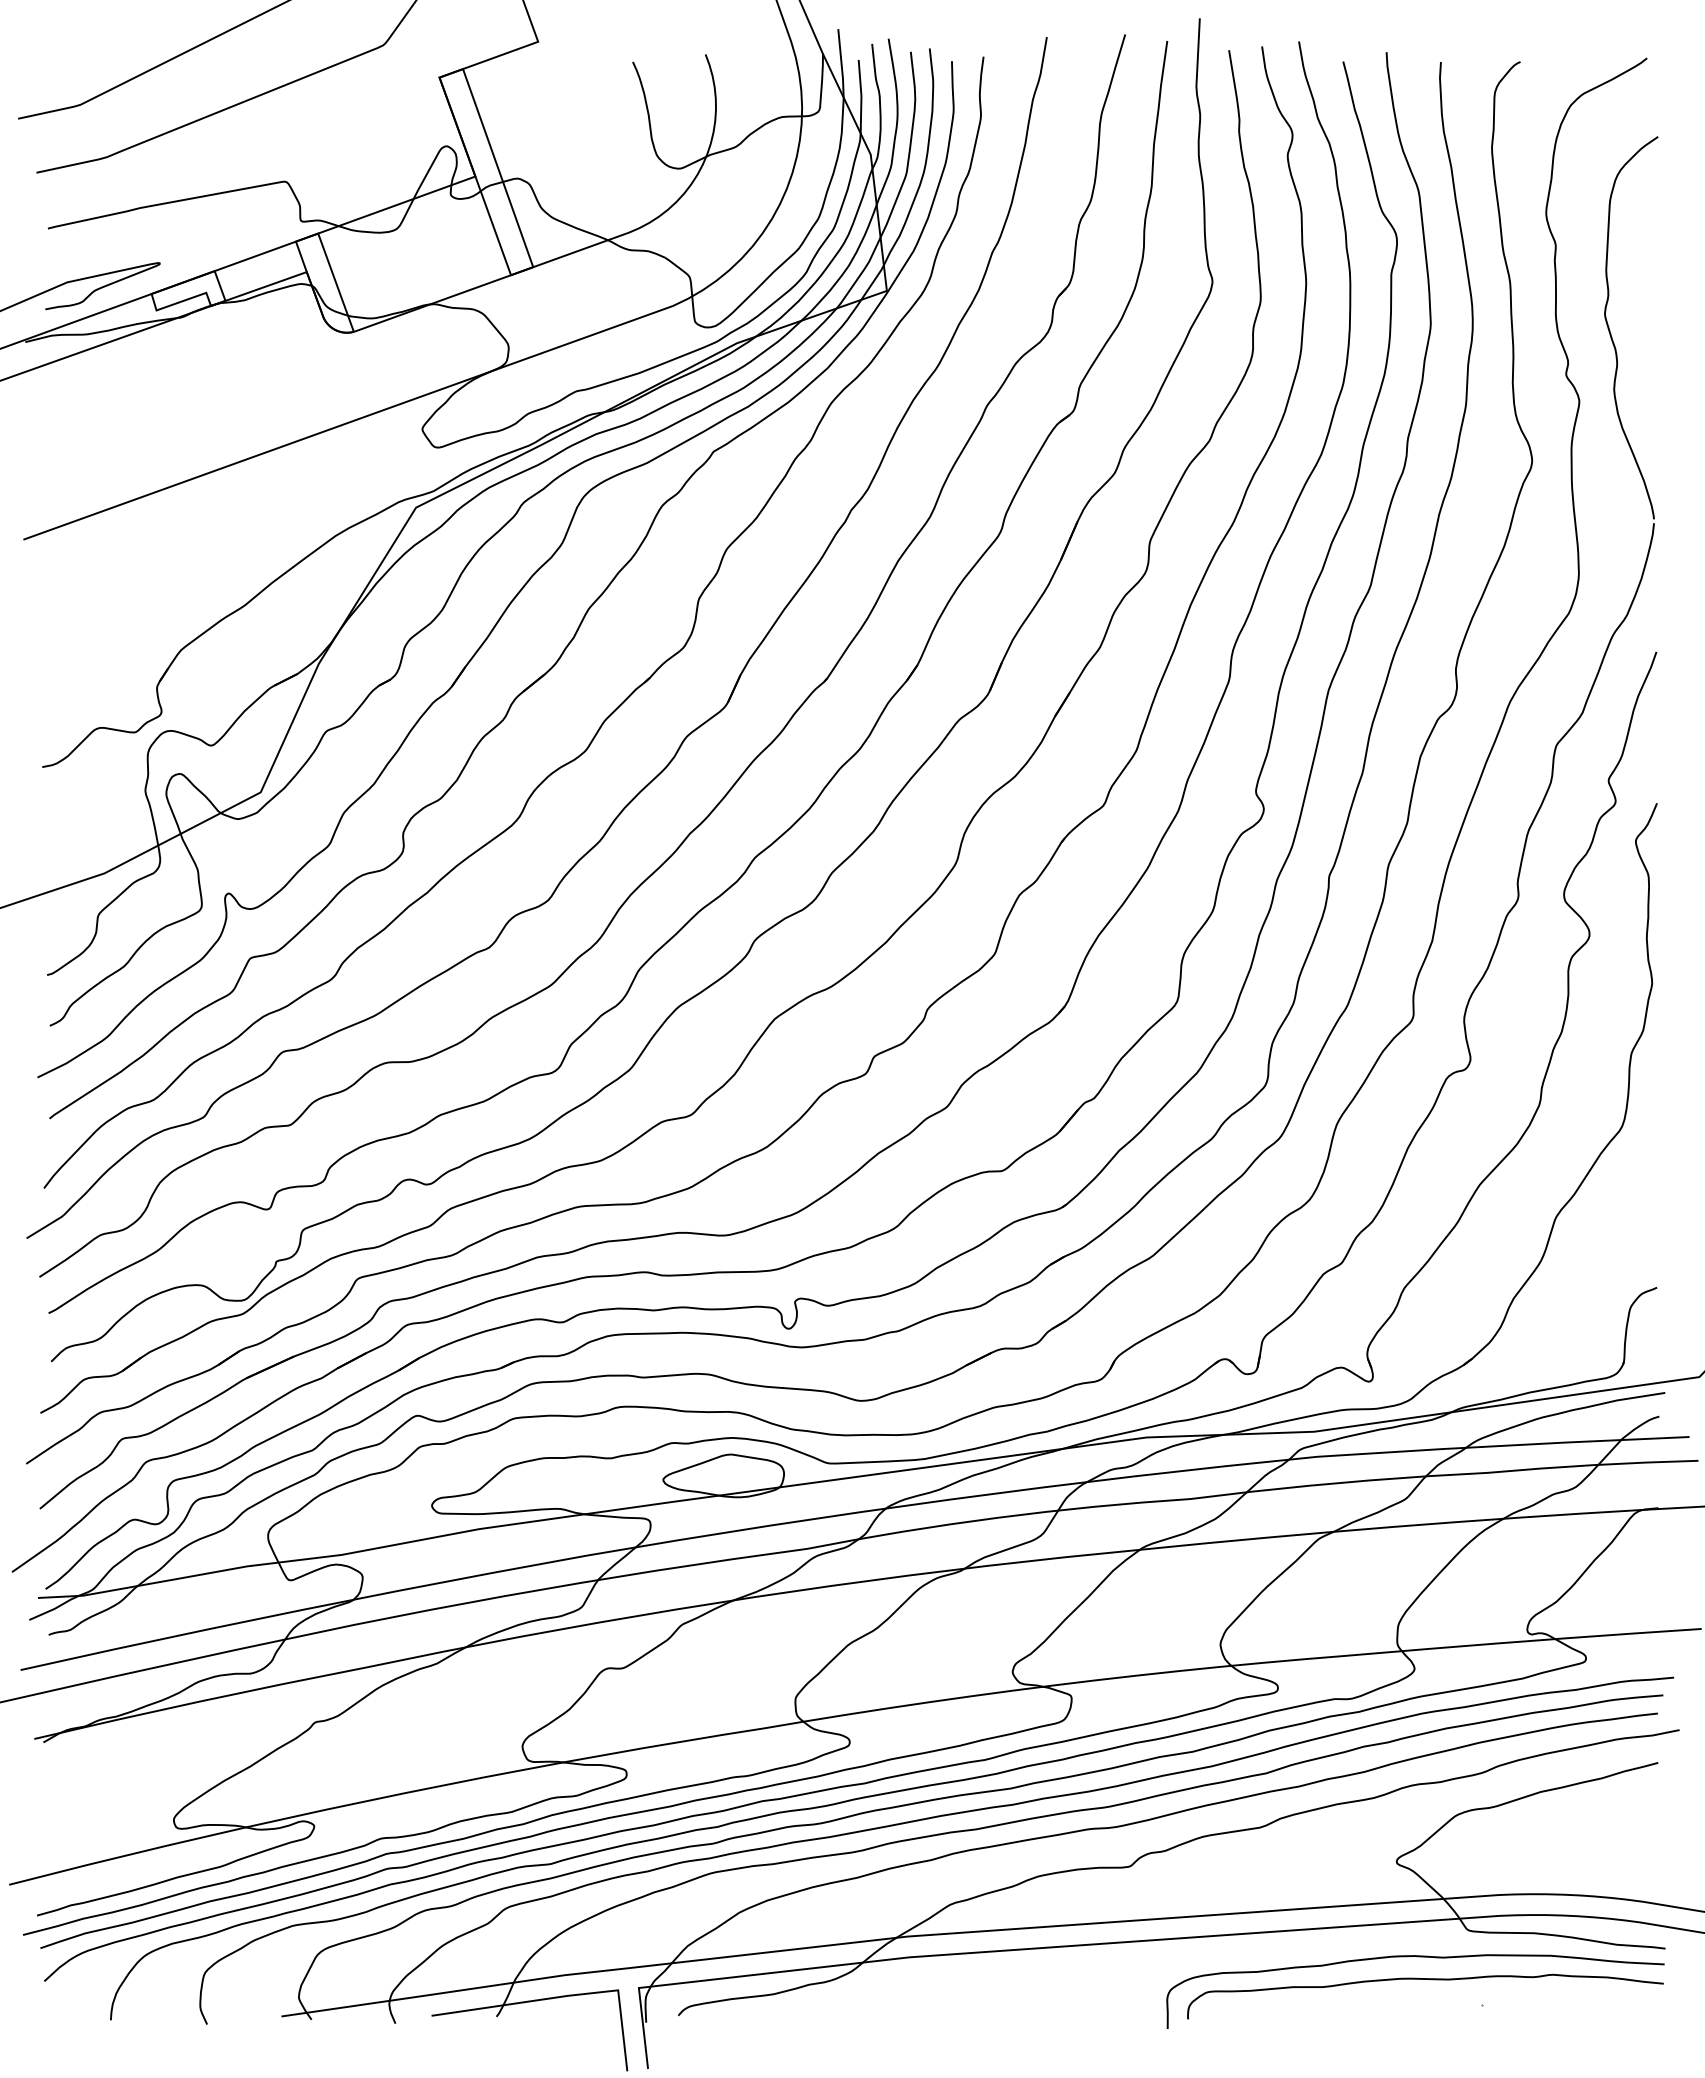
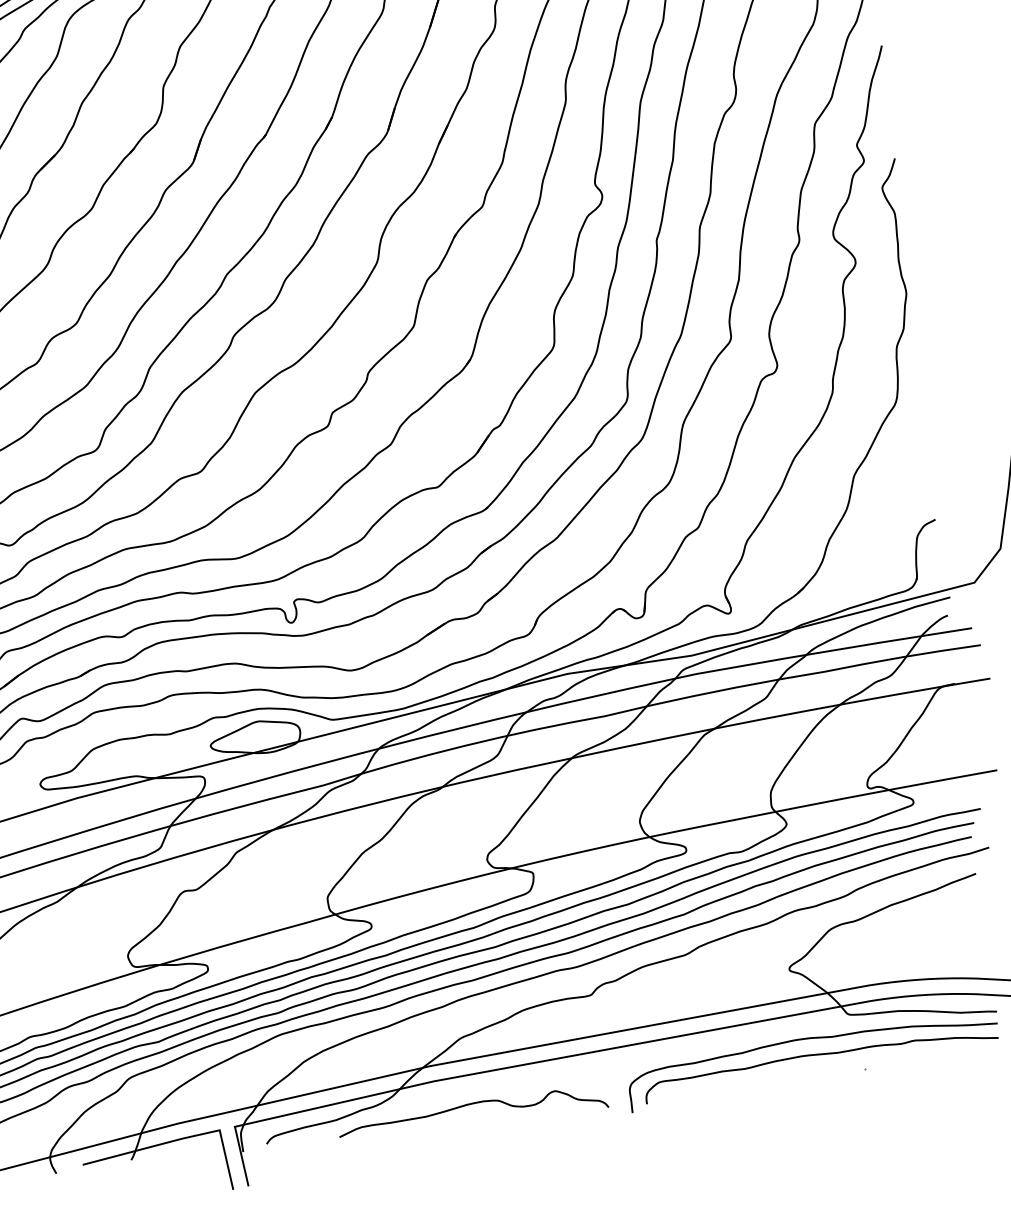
curve: (956, 1993) -> (472, 1104), added

